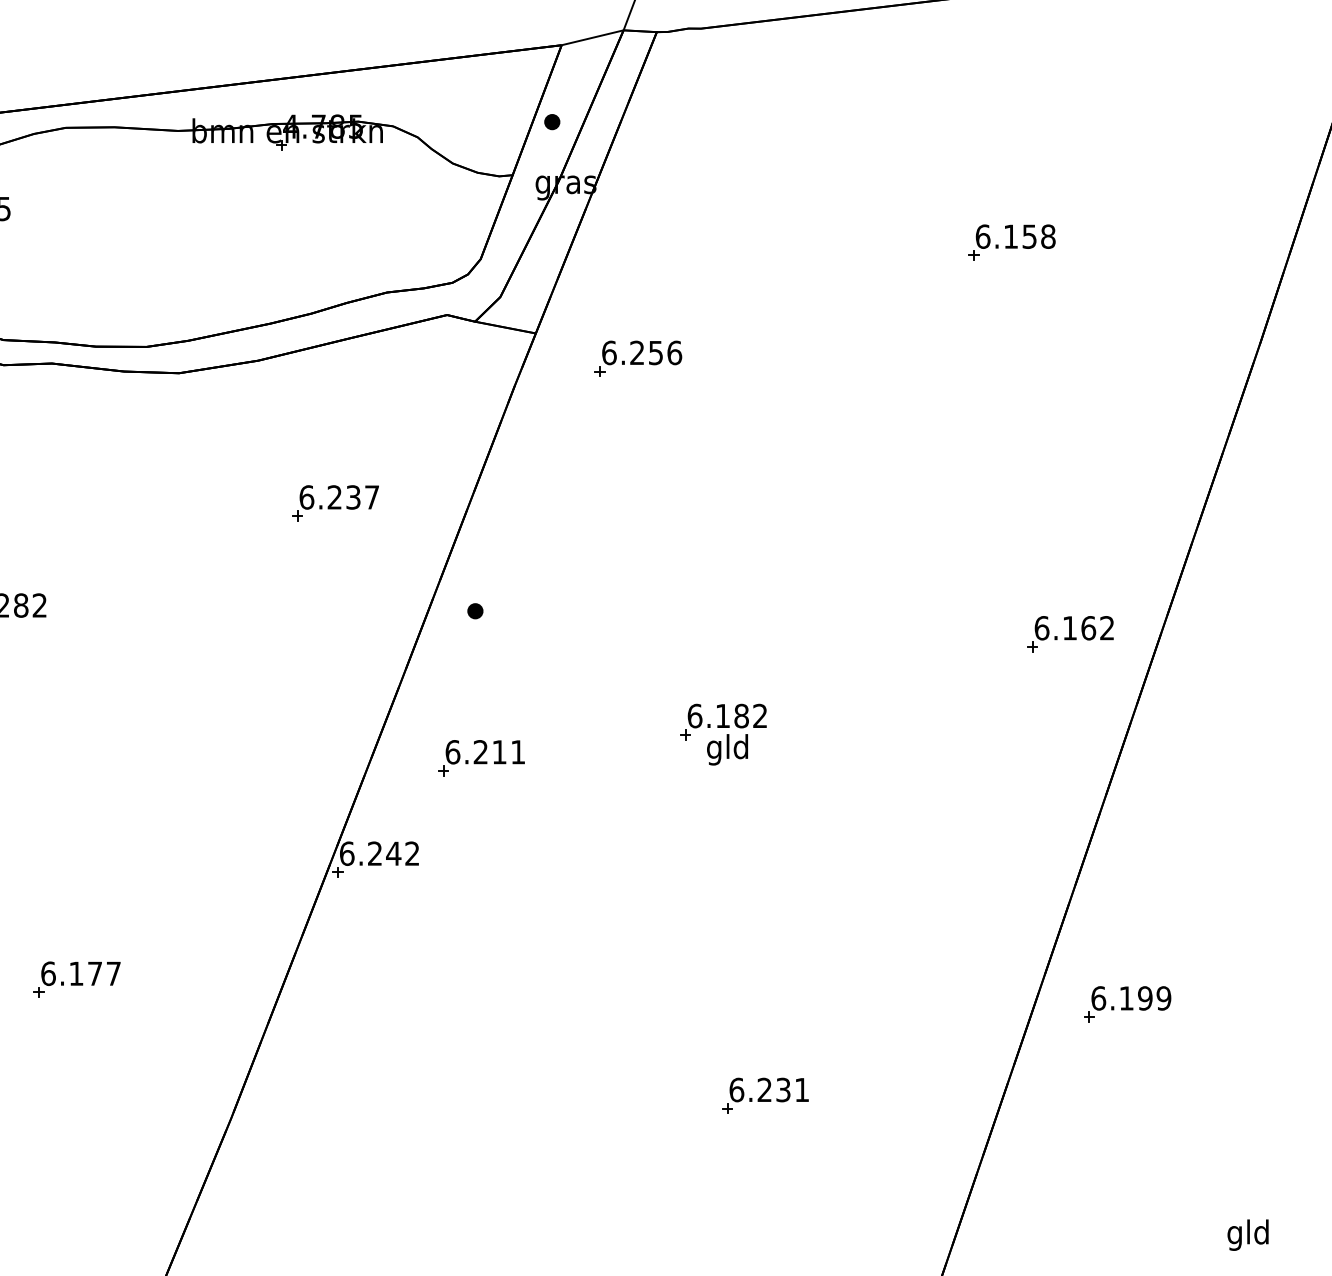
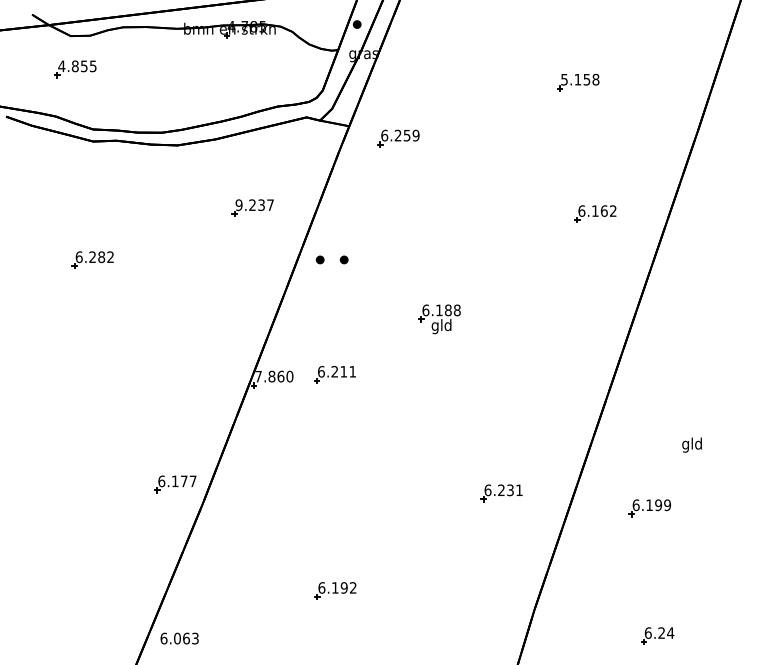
text: (983, 236) -> (564, 79), 6.158 -> 5.158
text: (673, 352) -> (415, 135), 6.256 -> 6.259
text: (305, 496) -> (238, 204), 6.237 -> 9.237
part: (523, 610) -> (343, 259), added
part: (1070, 633) -> (595, 213), moved
text: (758, 716) -> (456, 310), 6.182 -> 6.188
part: (480, 757) -> (334, 374), moved
text: (380, 853) -> (274, 376), 6.242 -> 7.860
part: (76, 980) -> (175, 484), moved
part: (1126, 1005) -> (649, 508), moved
part: (764, 1096) -> (501, 493), moved
text: (1246, 1233) -> (691, 444), moved

